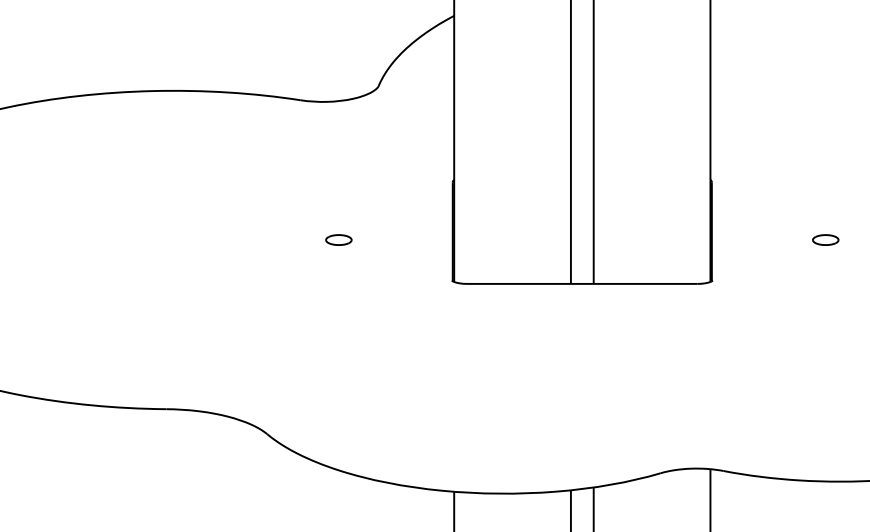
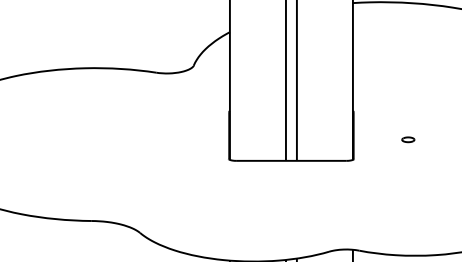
part: (338, 239) -> (174, 139), removed

